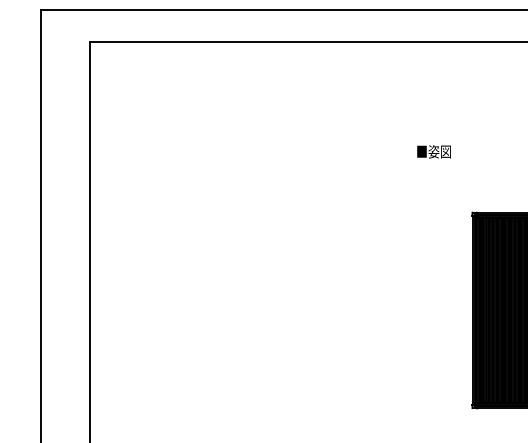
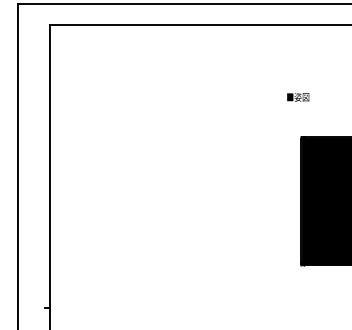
text: (434, 152) -> (298, 97), moved

